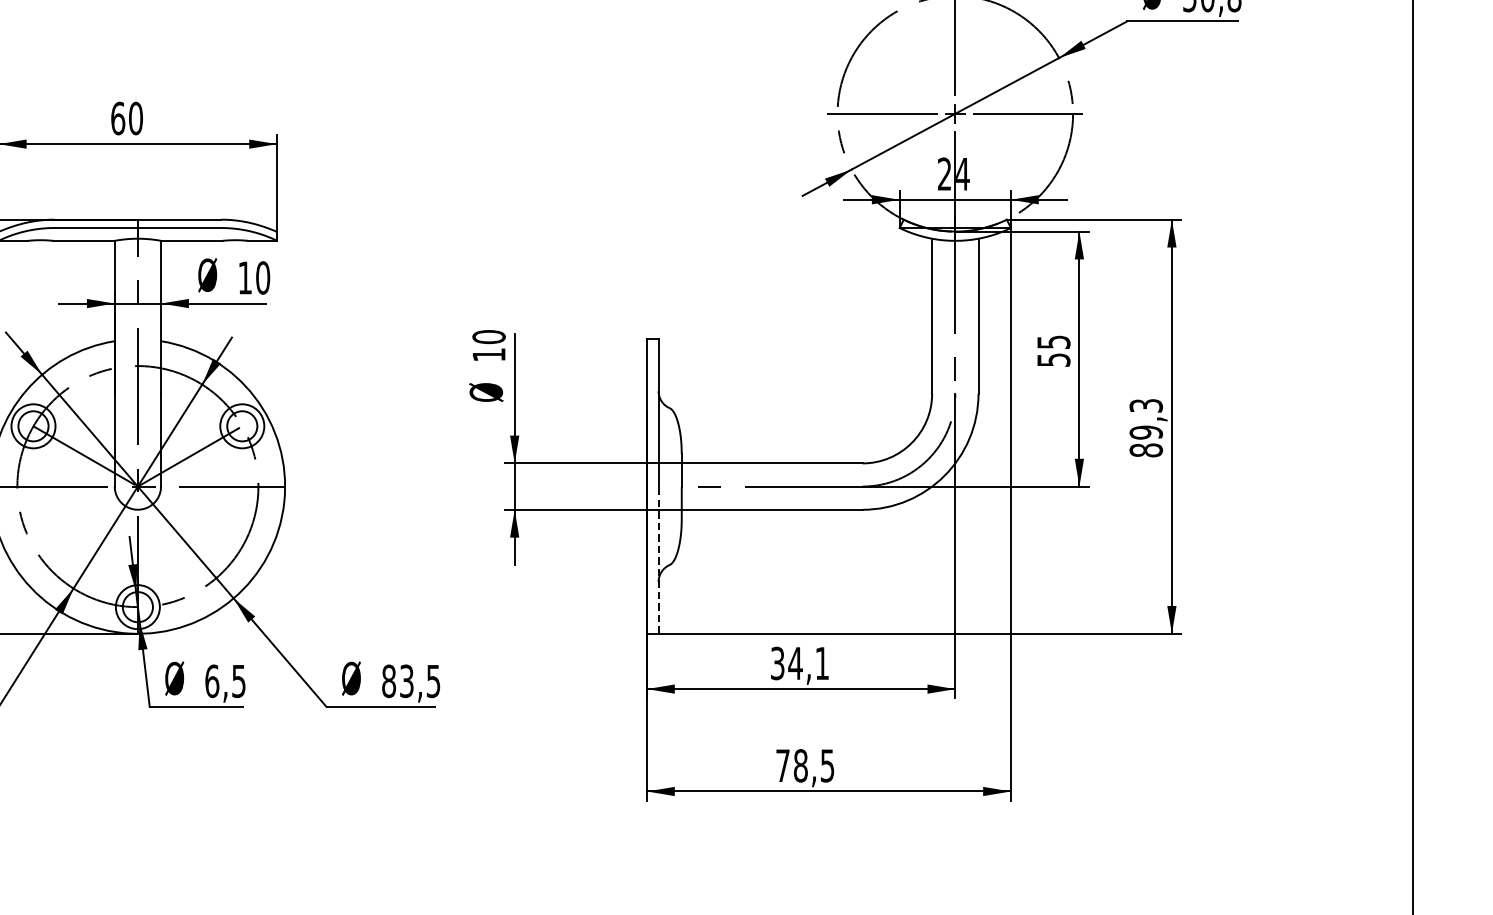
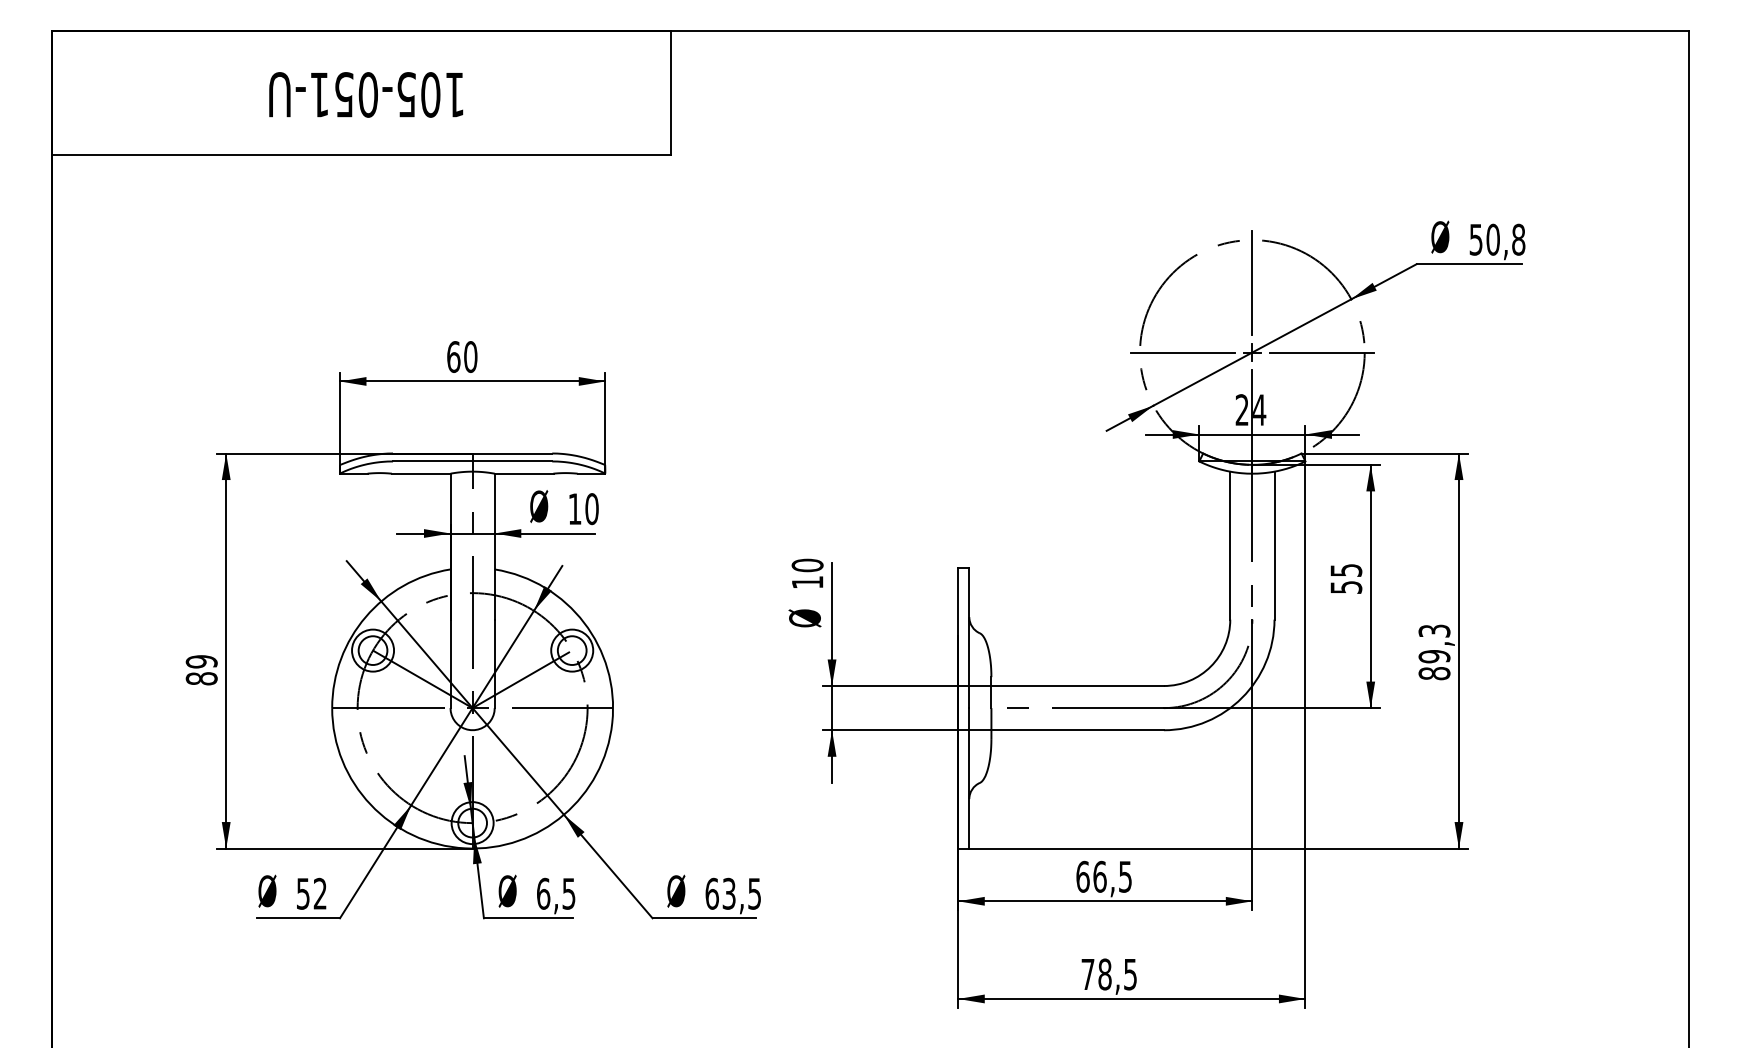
line: (658, 559) -> (969, 777), dashed -> solid
text: (799, 663) -> (1103, 876), 34,1 -> 66,5
text: (388, 680) -> (711, 893), 83,5 -> 63,5

